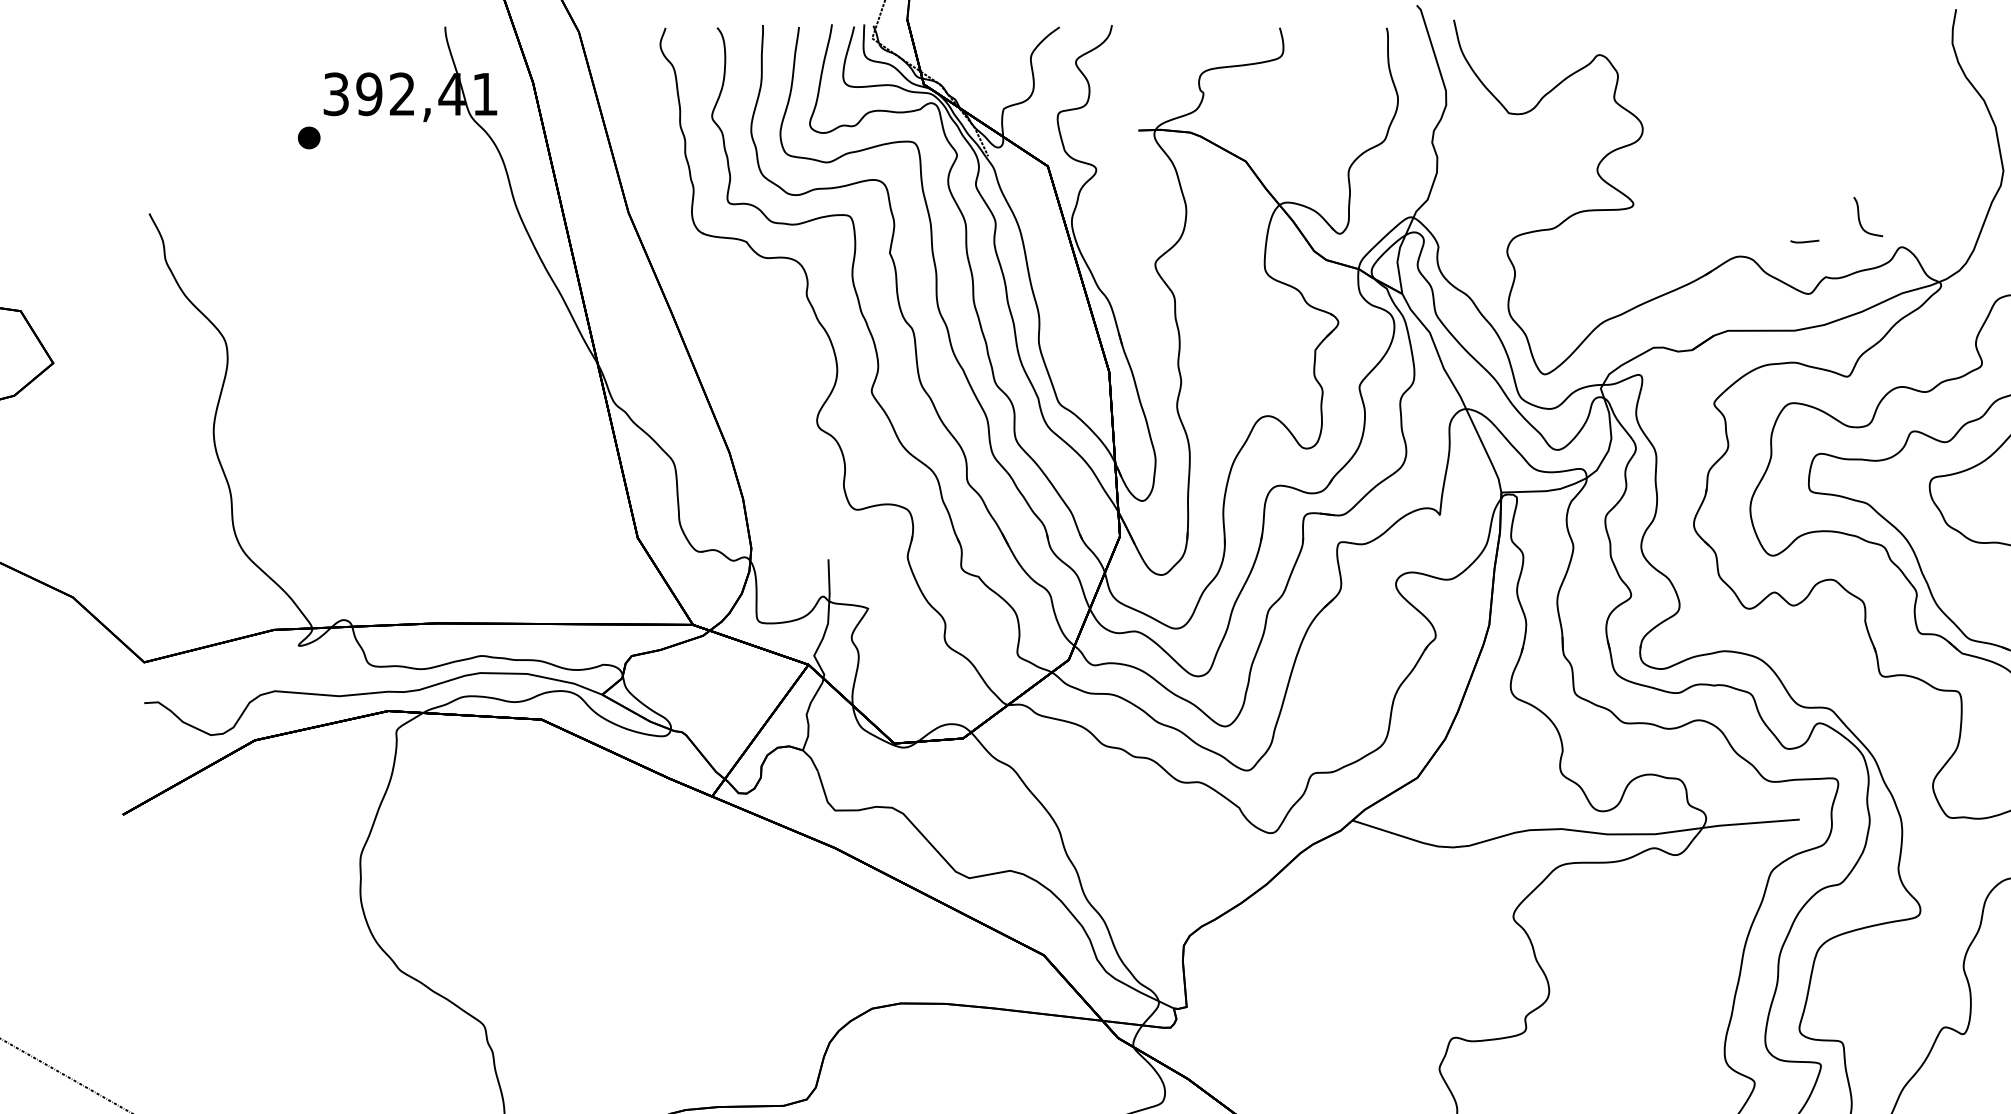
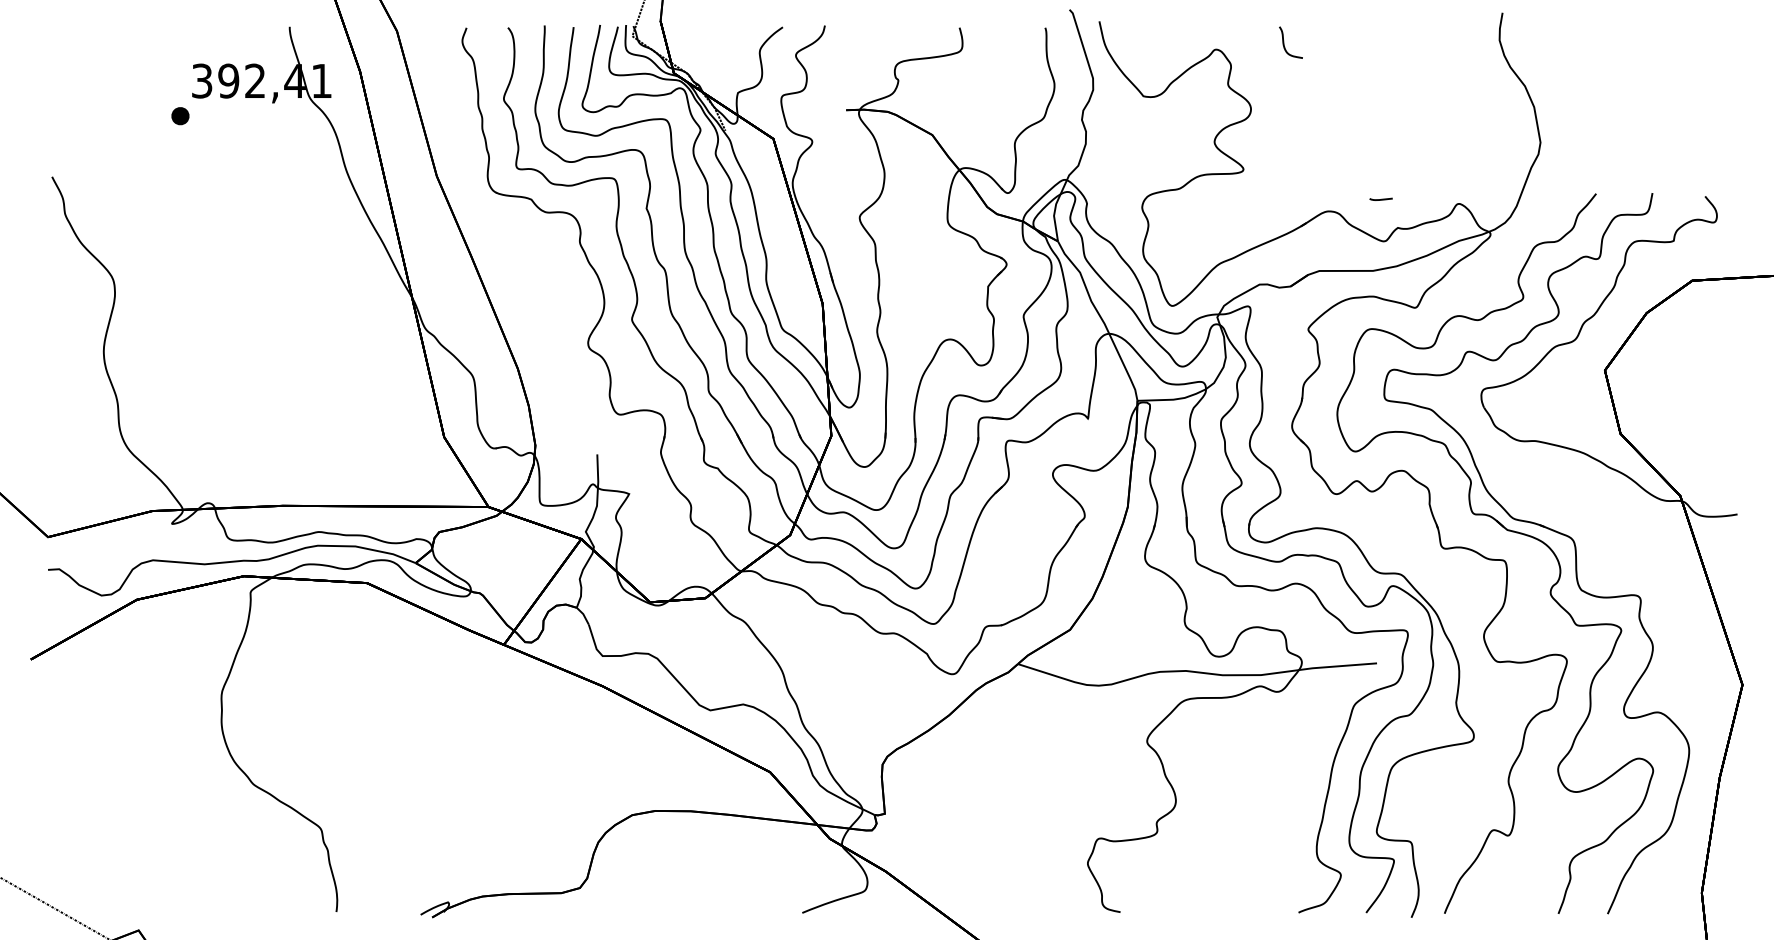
part: (1867, 216) -> (1290, 42), moved

